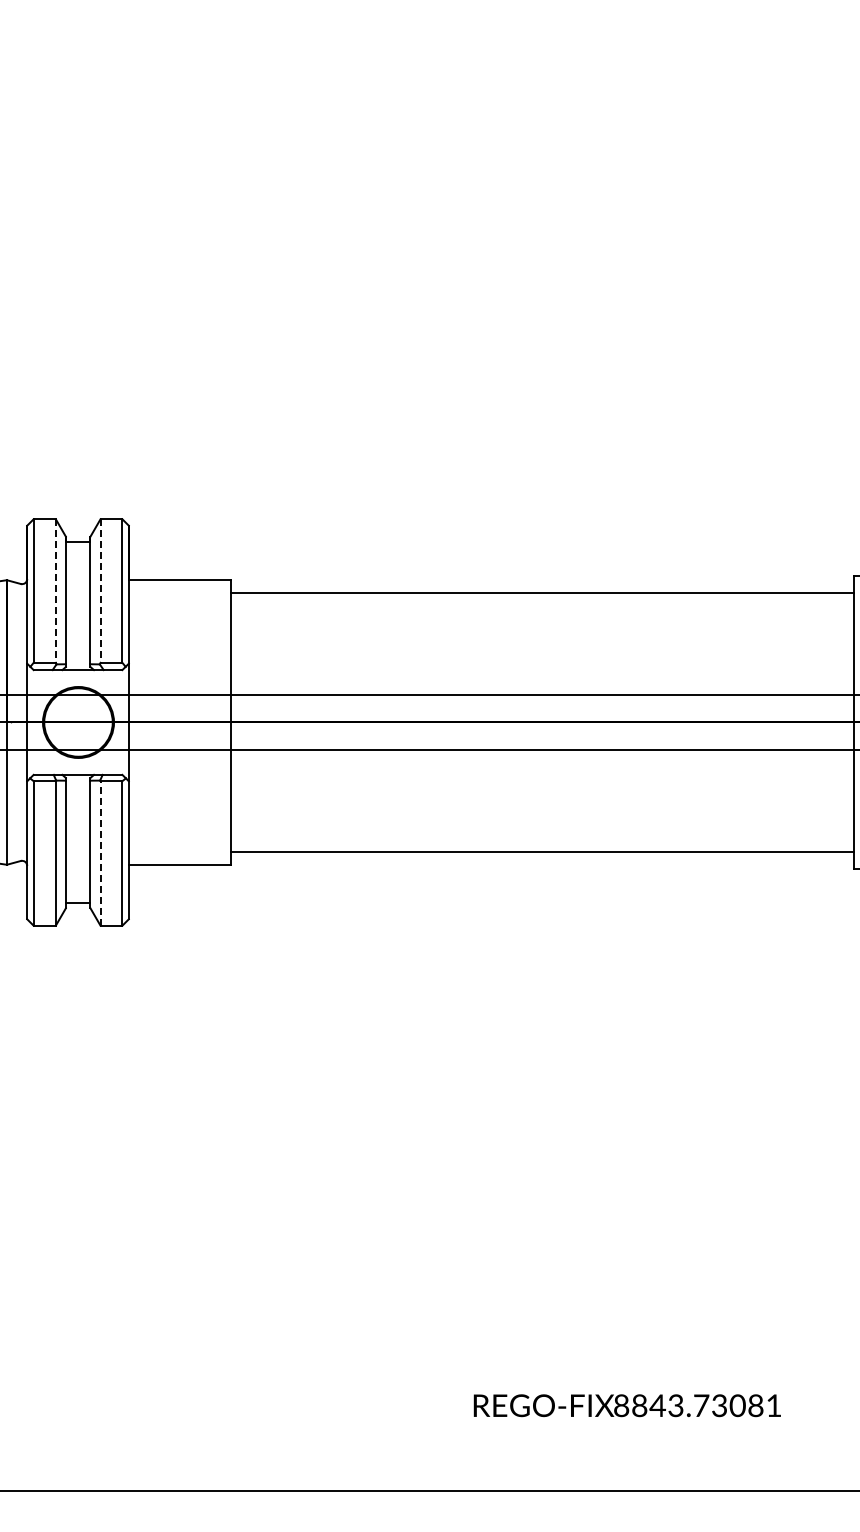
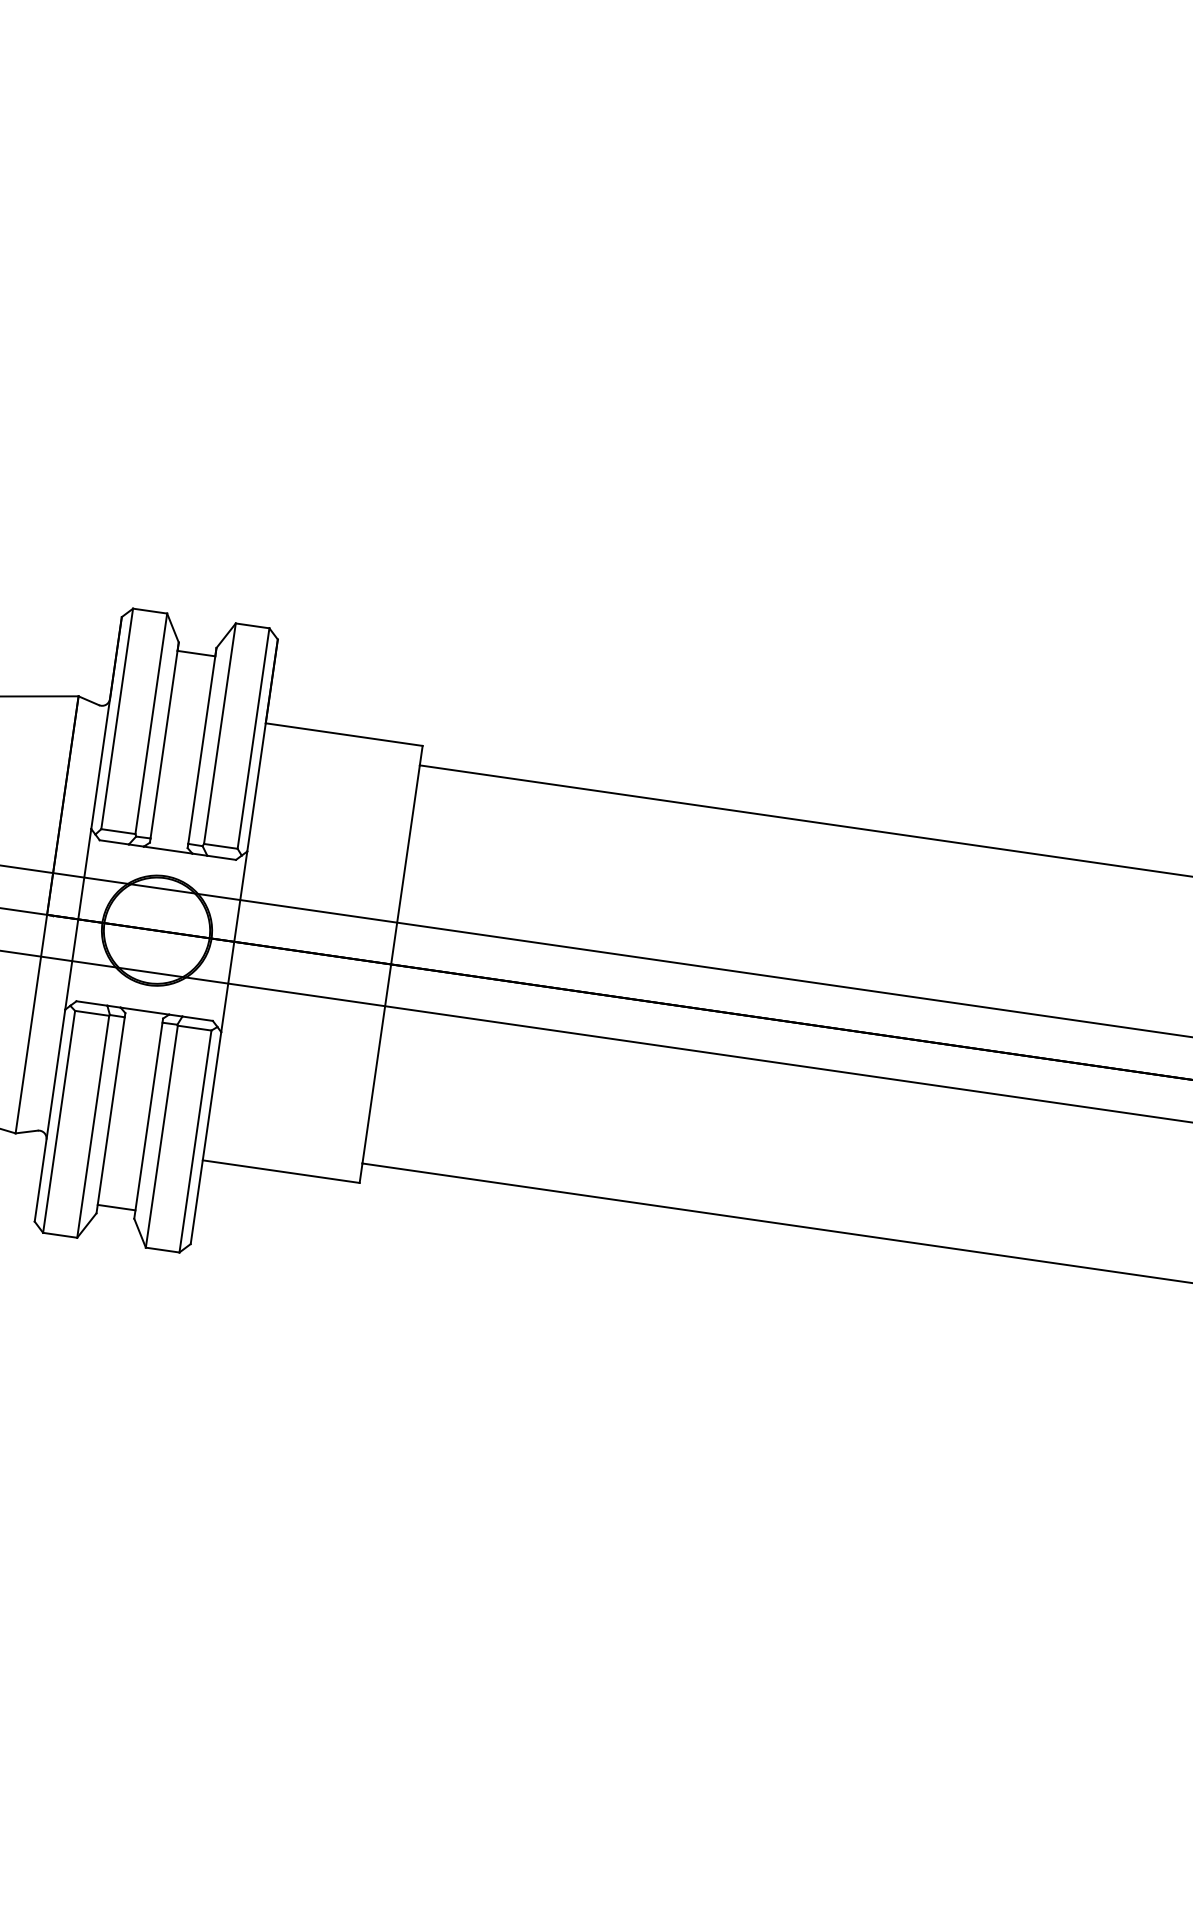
line: (55, 591) -> (150, 724), dashed -> solid
line: (100, 591) -> (219, 734), dashed -> solid
line: (100, 852) -> (162, 1135), dashed -> solid

